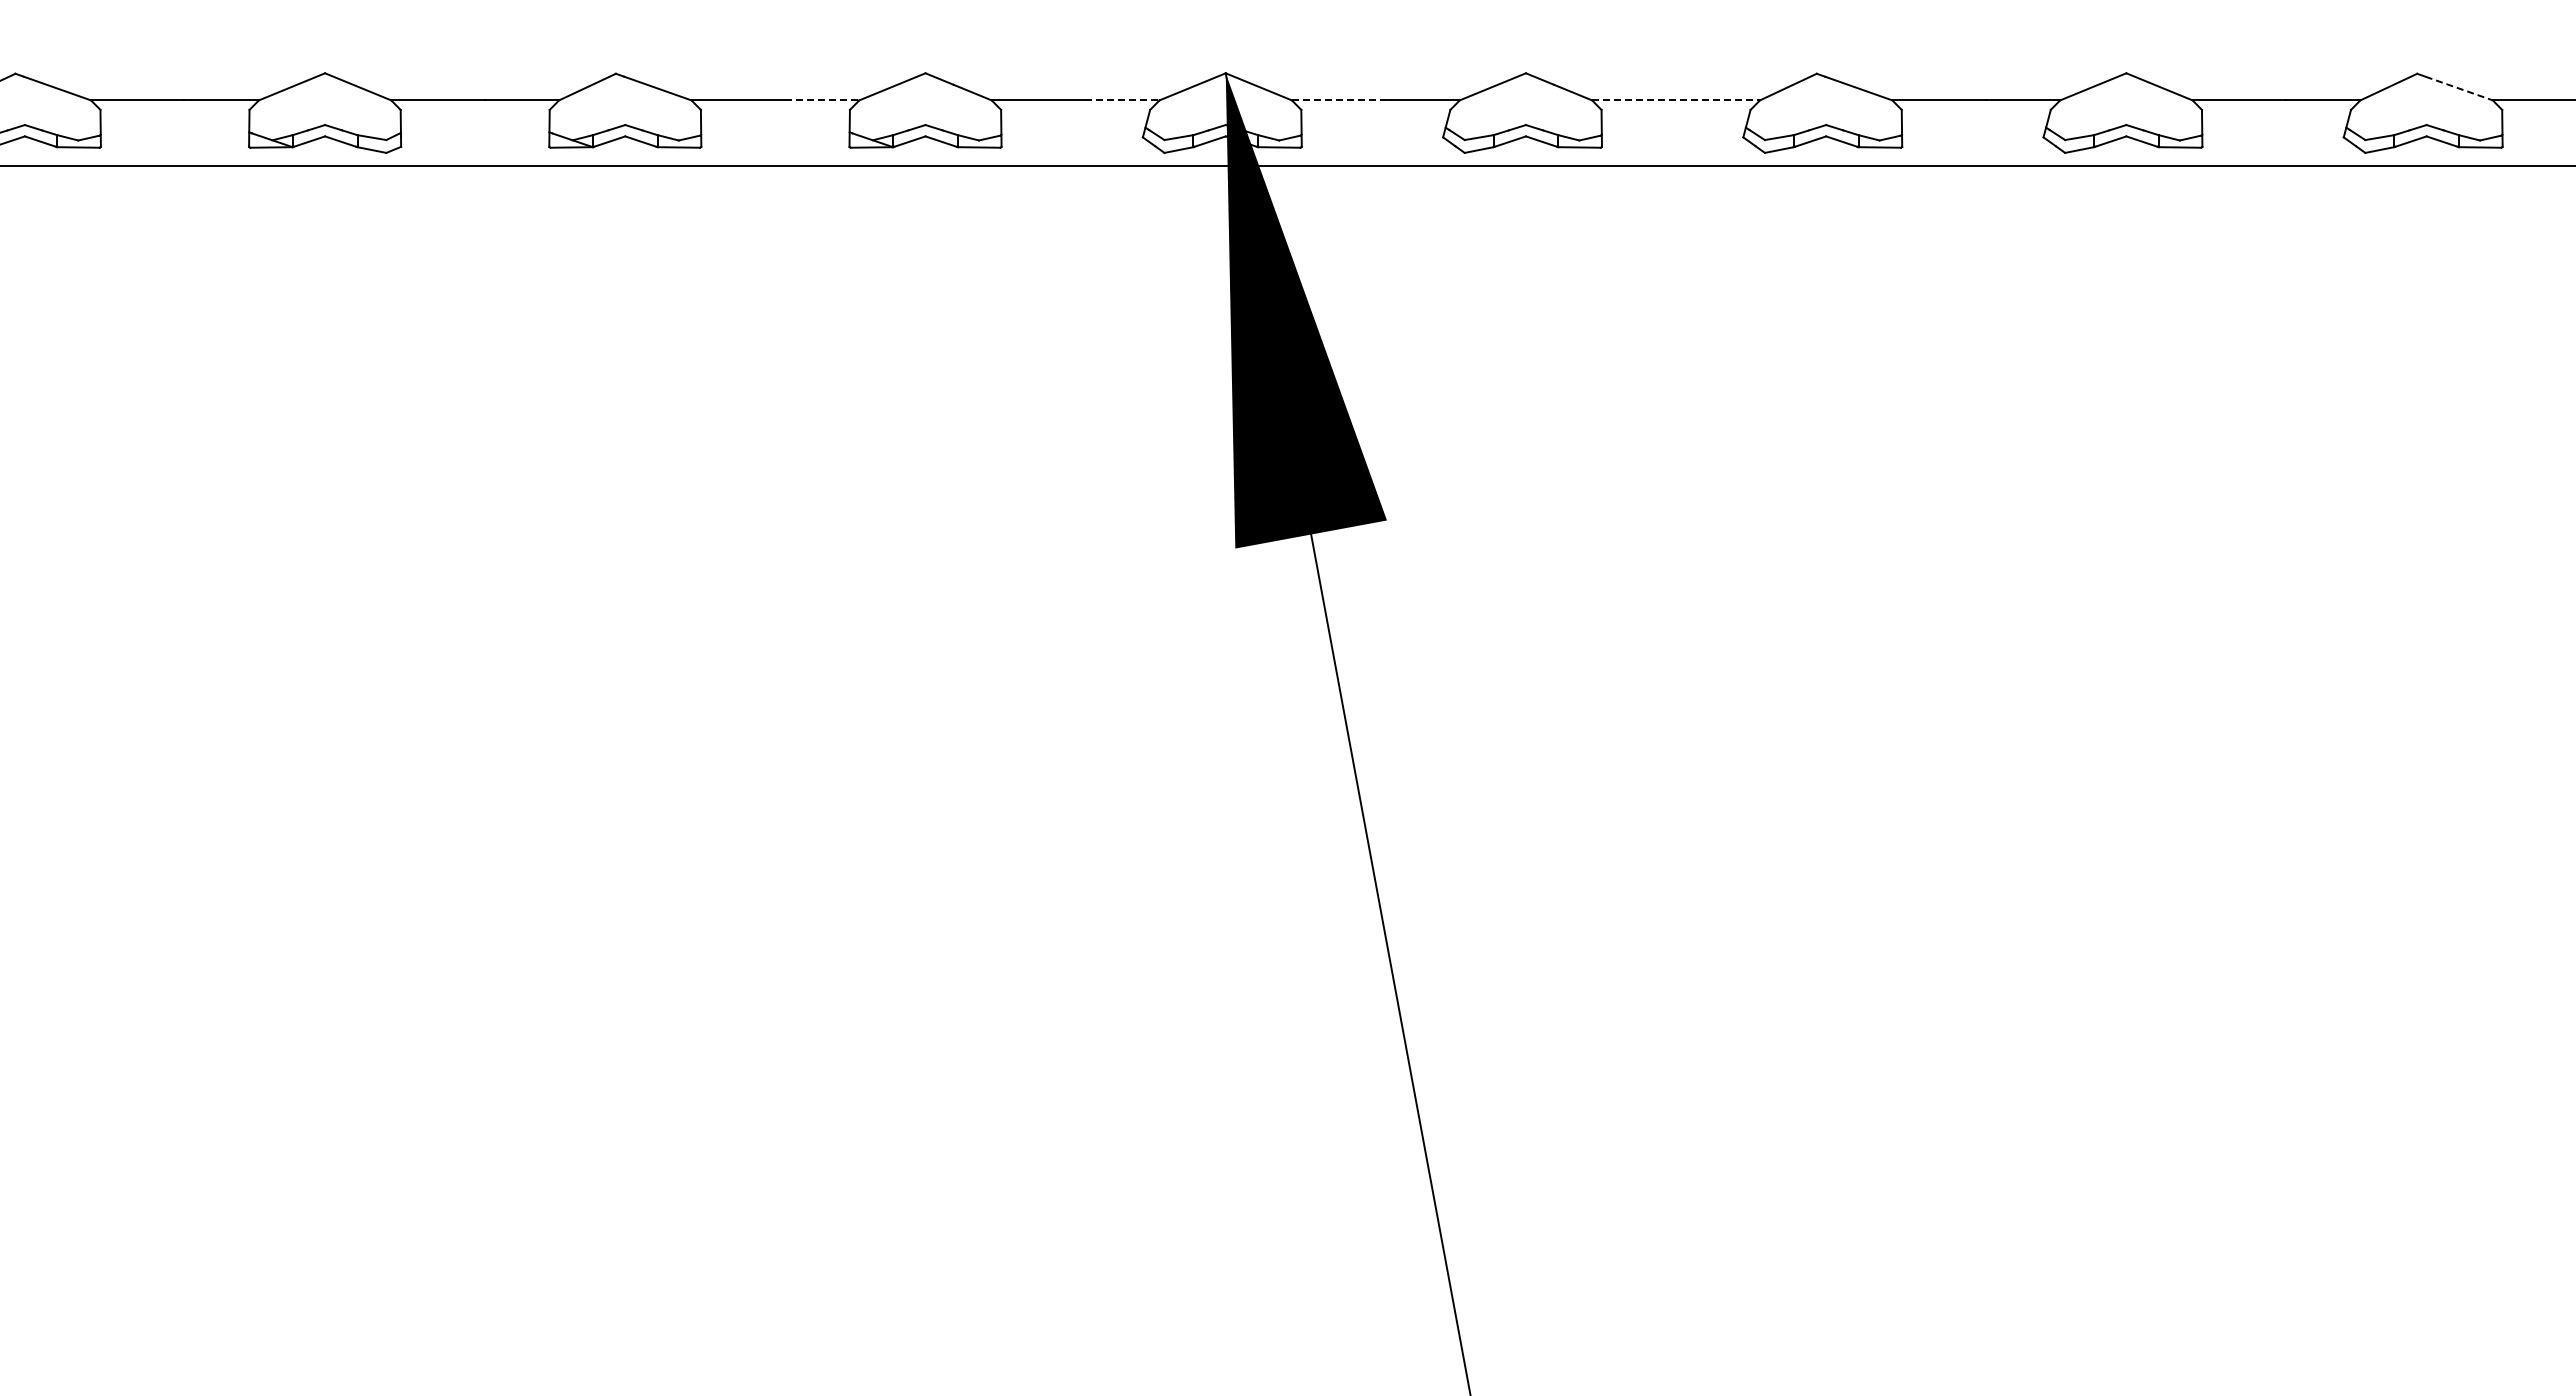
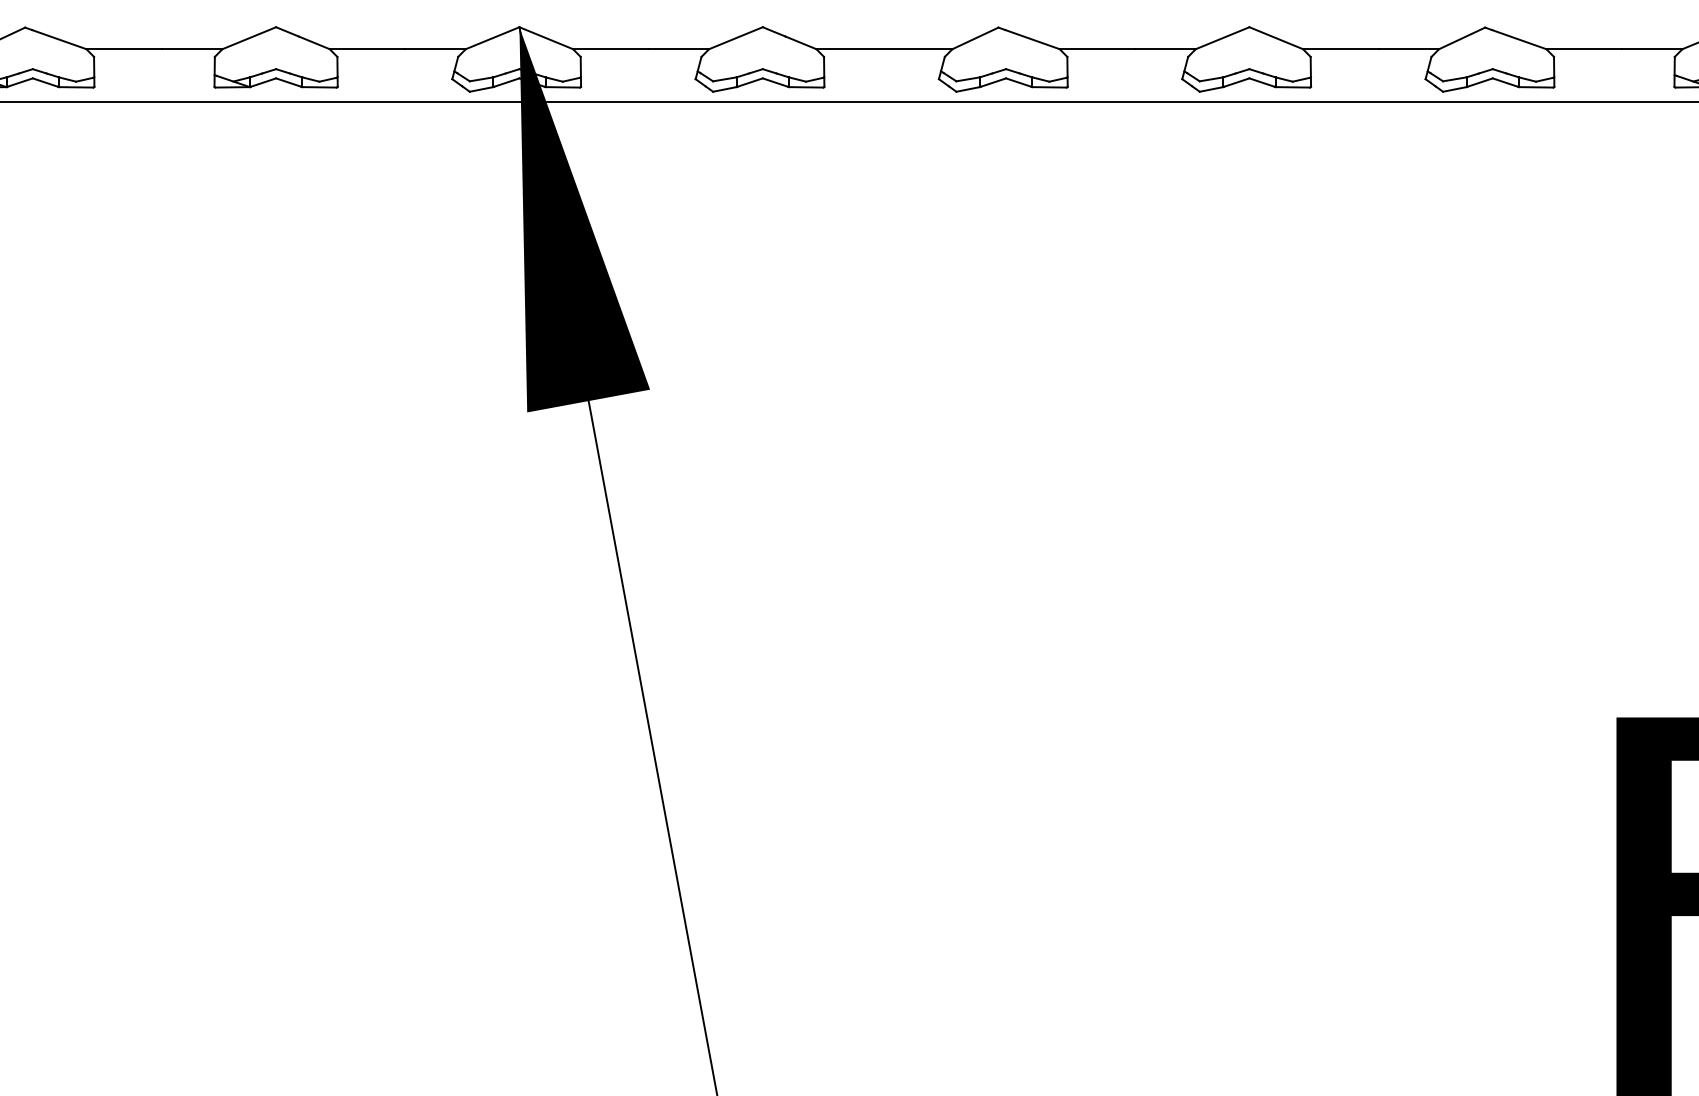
line: (2459, 88) -> (1519, 39), dashed -> solid
line: (822, 100) -> (192, 49), dashed -> solid
line: (1122, 100) -> (435, 49), dashed -> solid
line: (1338, 100) -> (610, 49), dashed -> solid
line: (1676, 100) -> (884, 49), dashed -> solid

